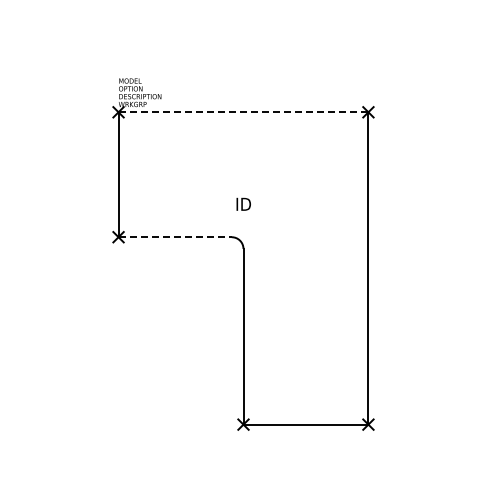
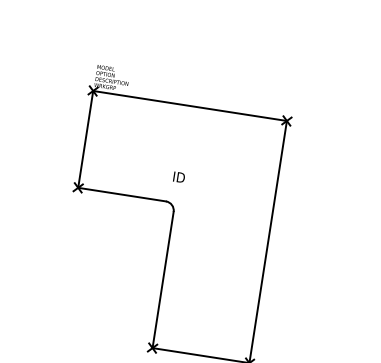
line: (243, 112) -> (190, 106), dashed -> solid
line: (175, 237) -> (122, 194), dashed -> solid

